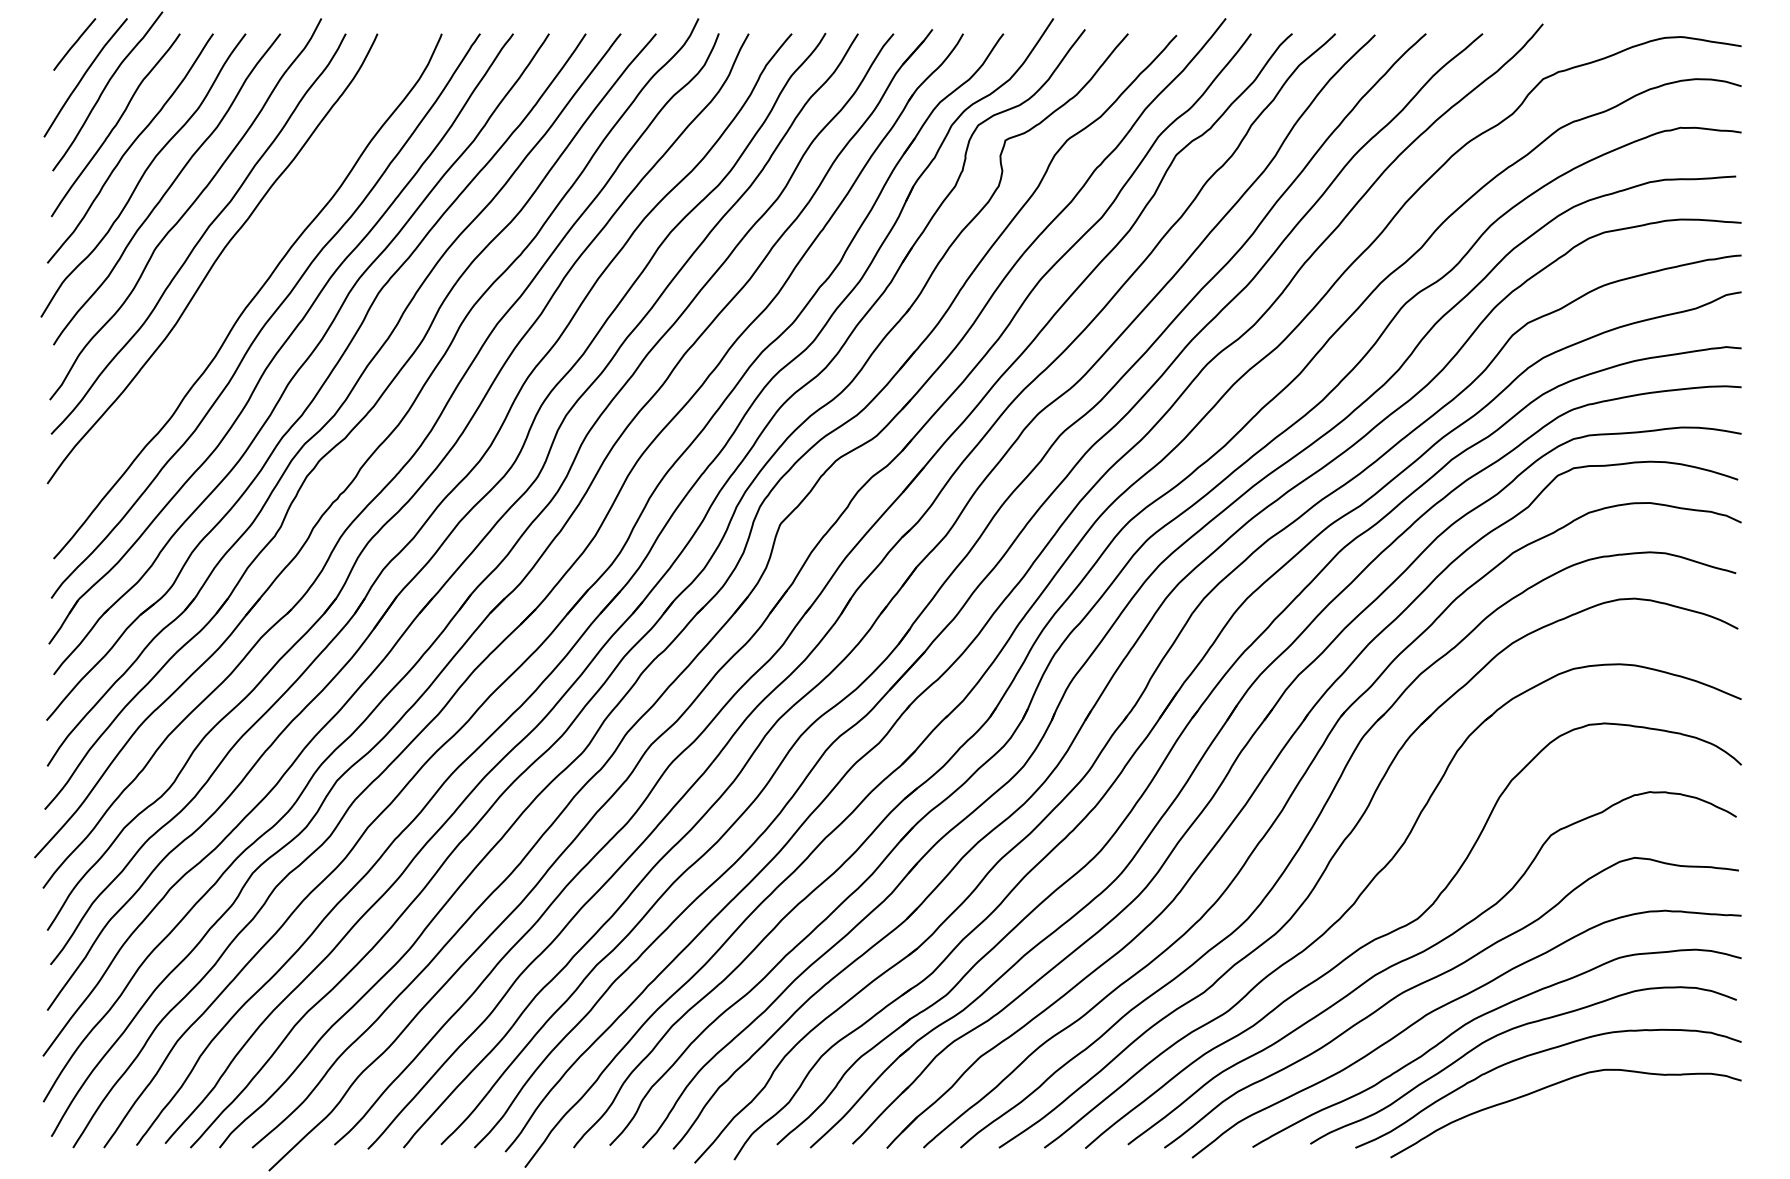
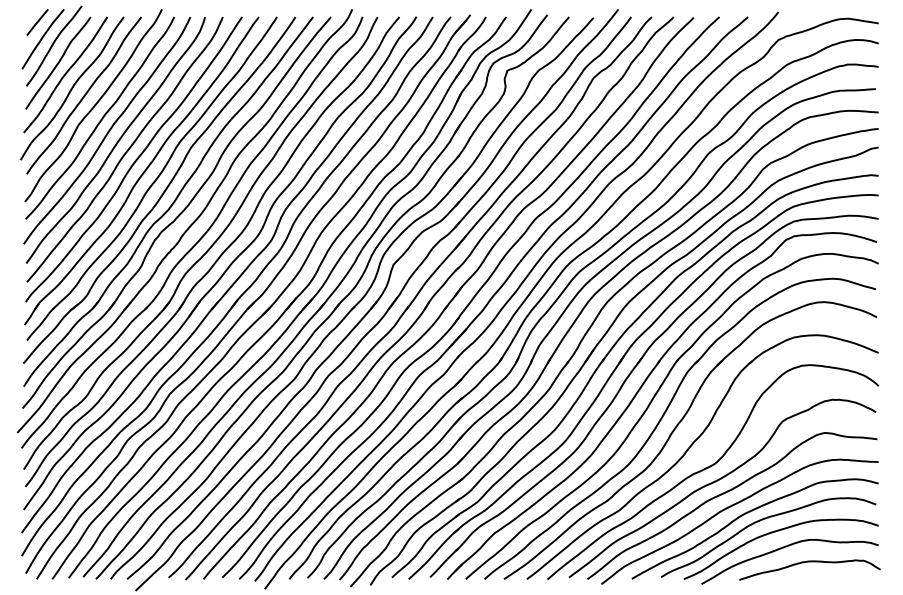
curve: (233, 278) -> (117, 140), added
curve: (1604, 1114) -> (809, 562), added

